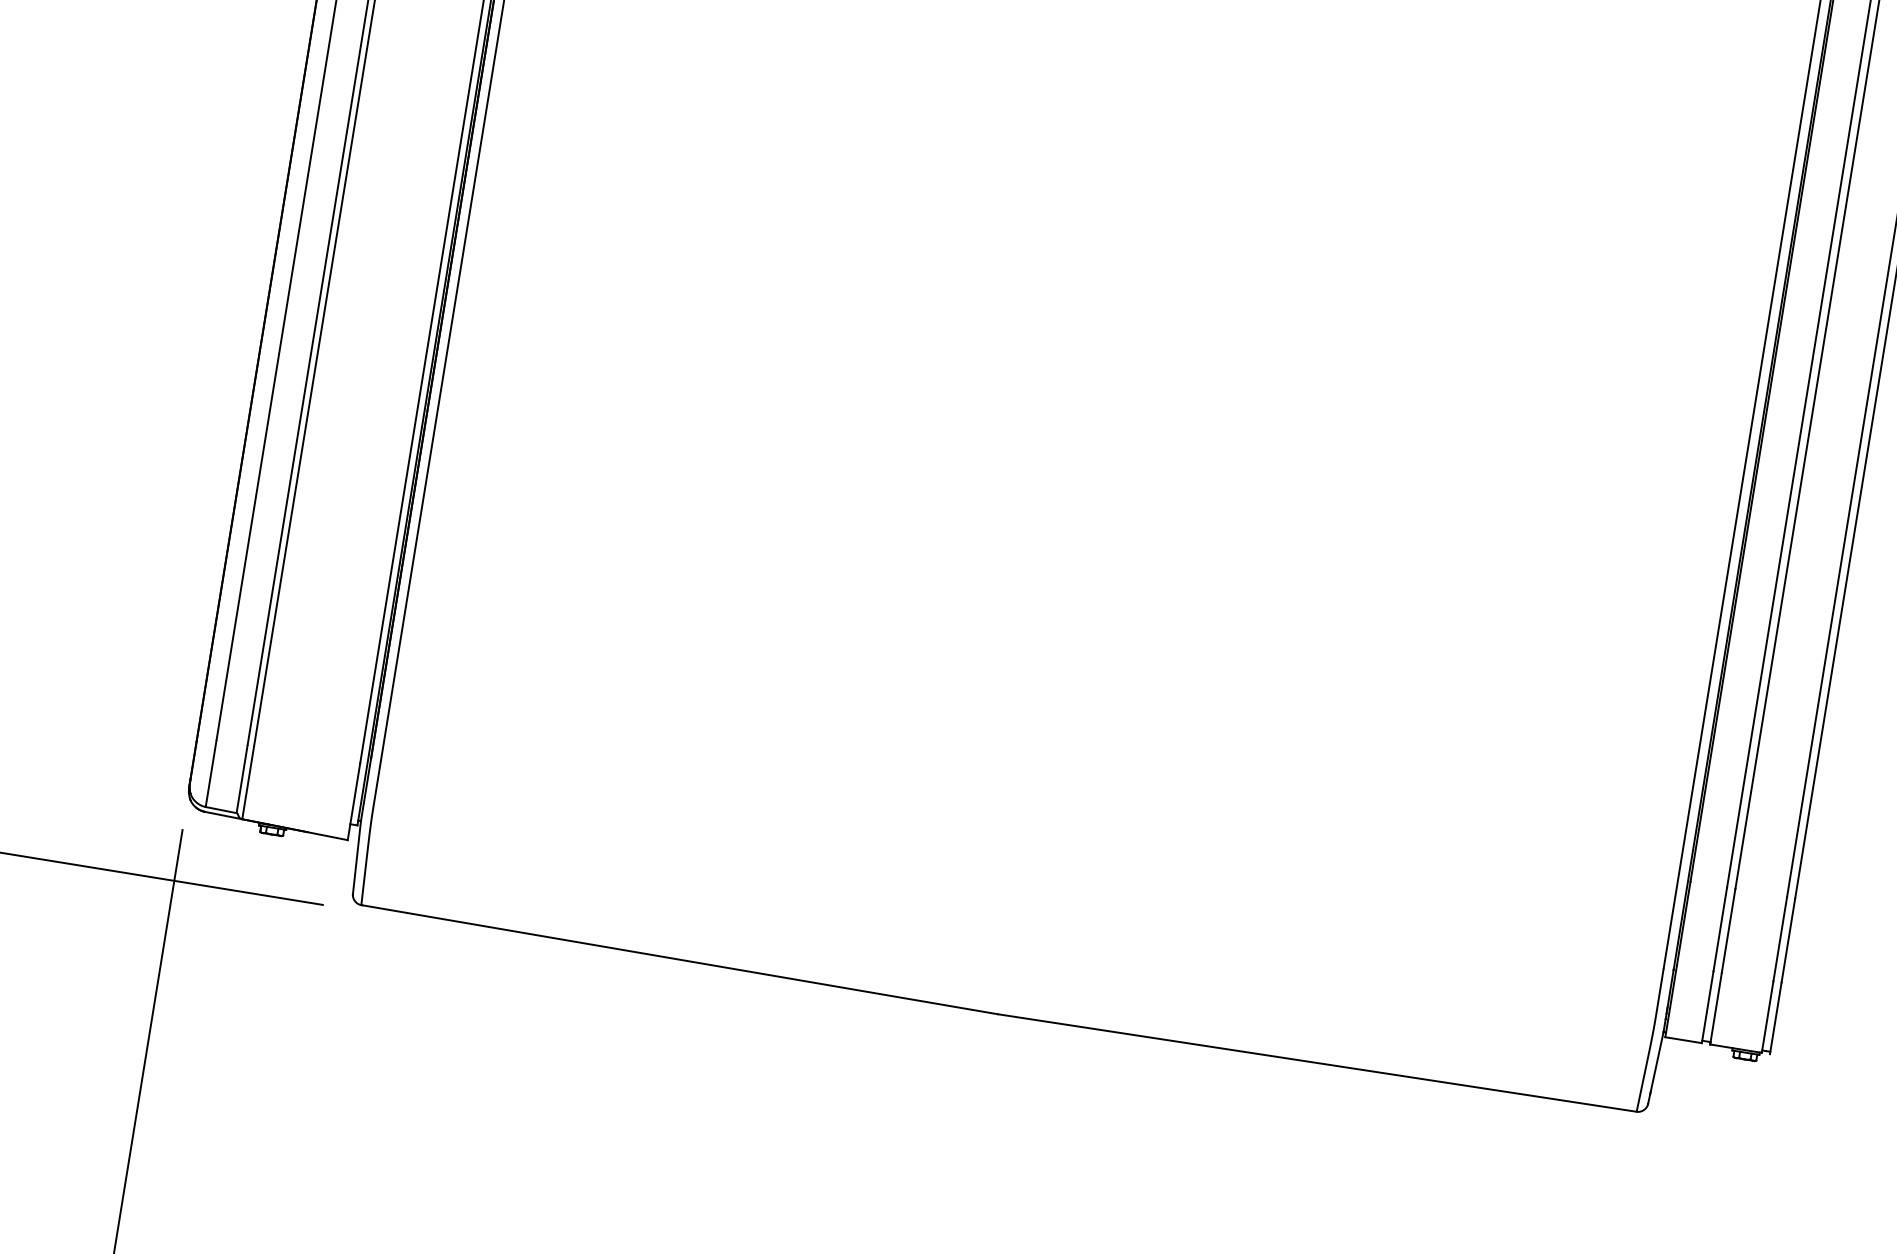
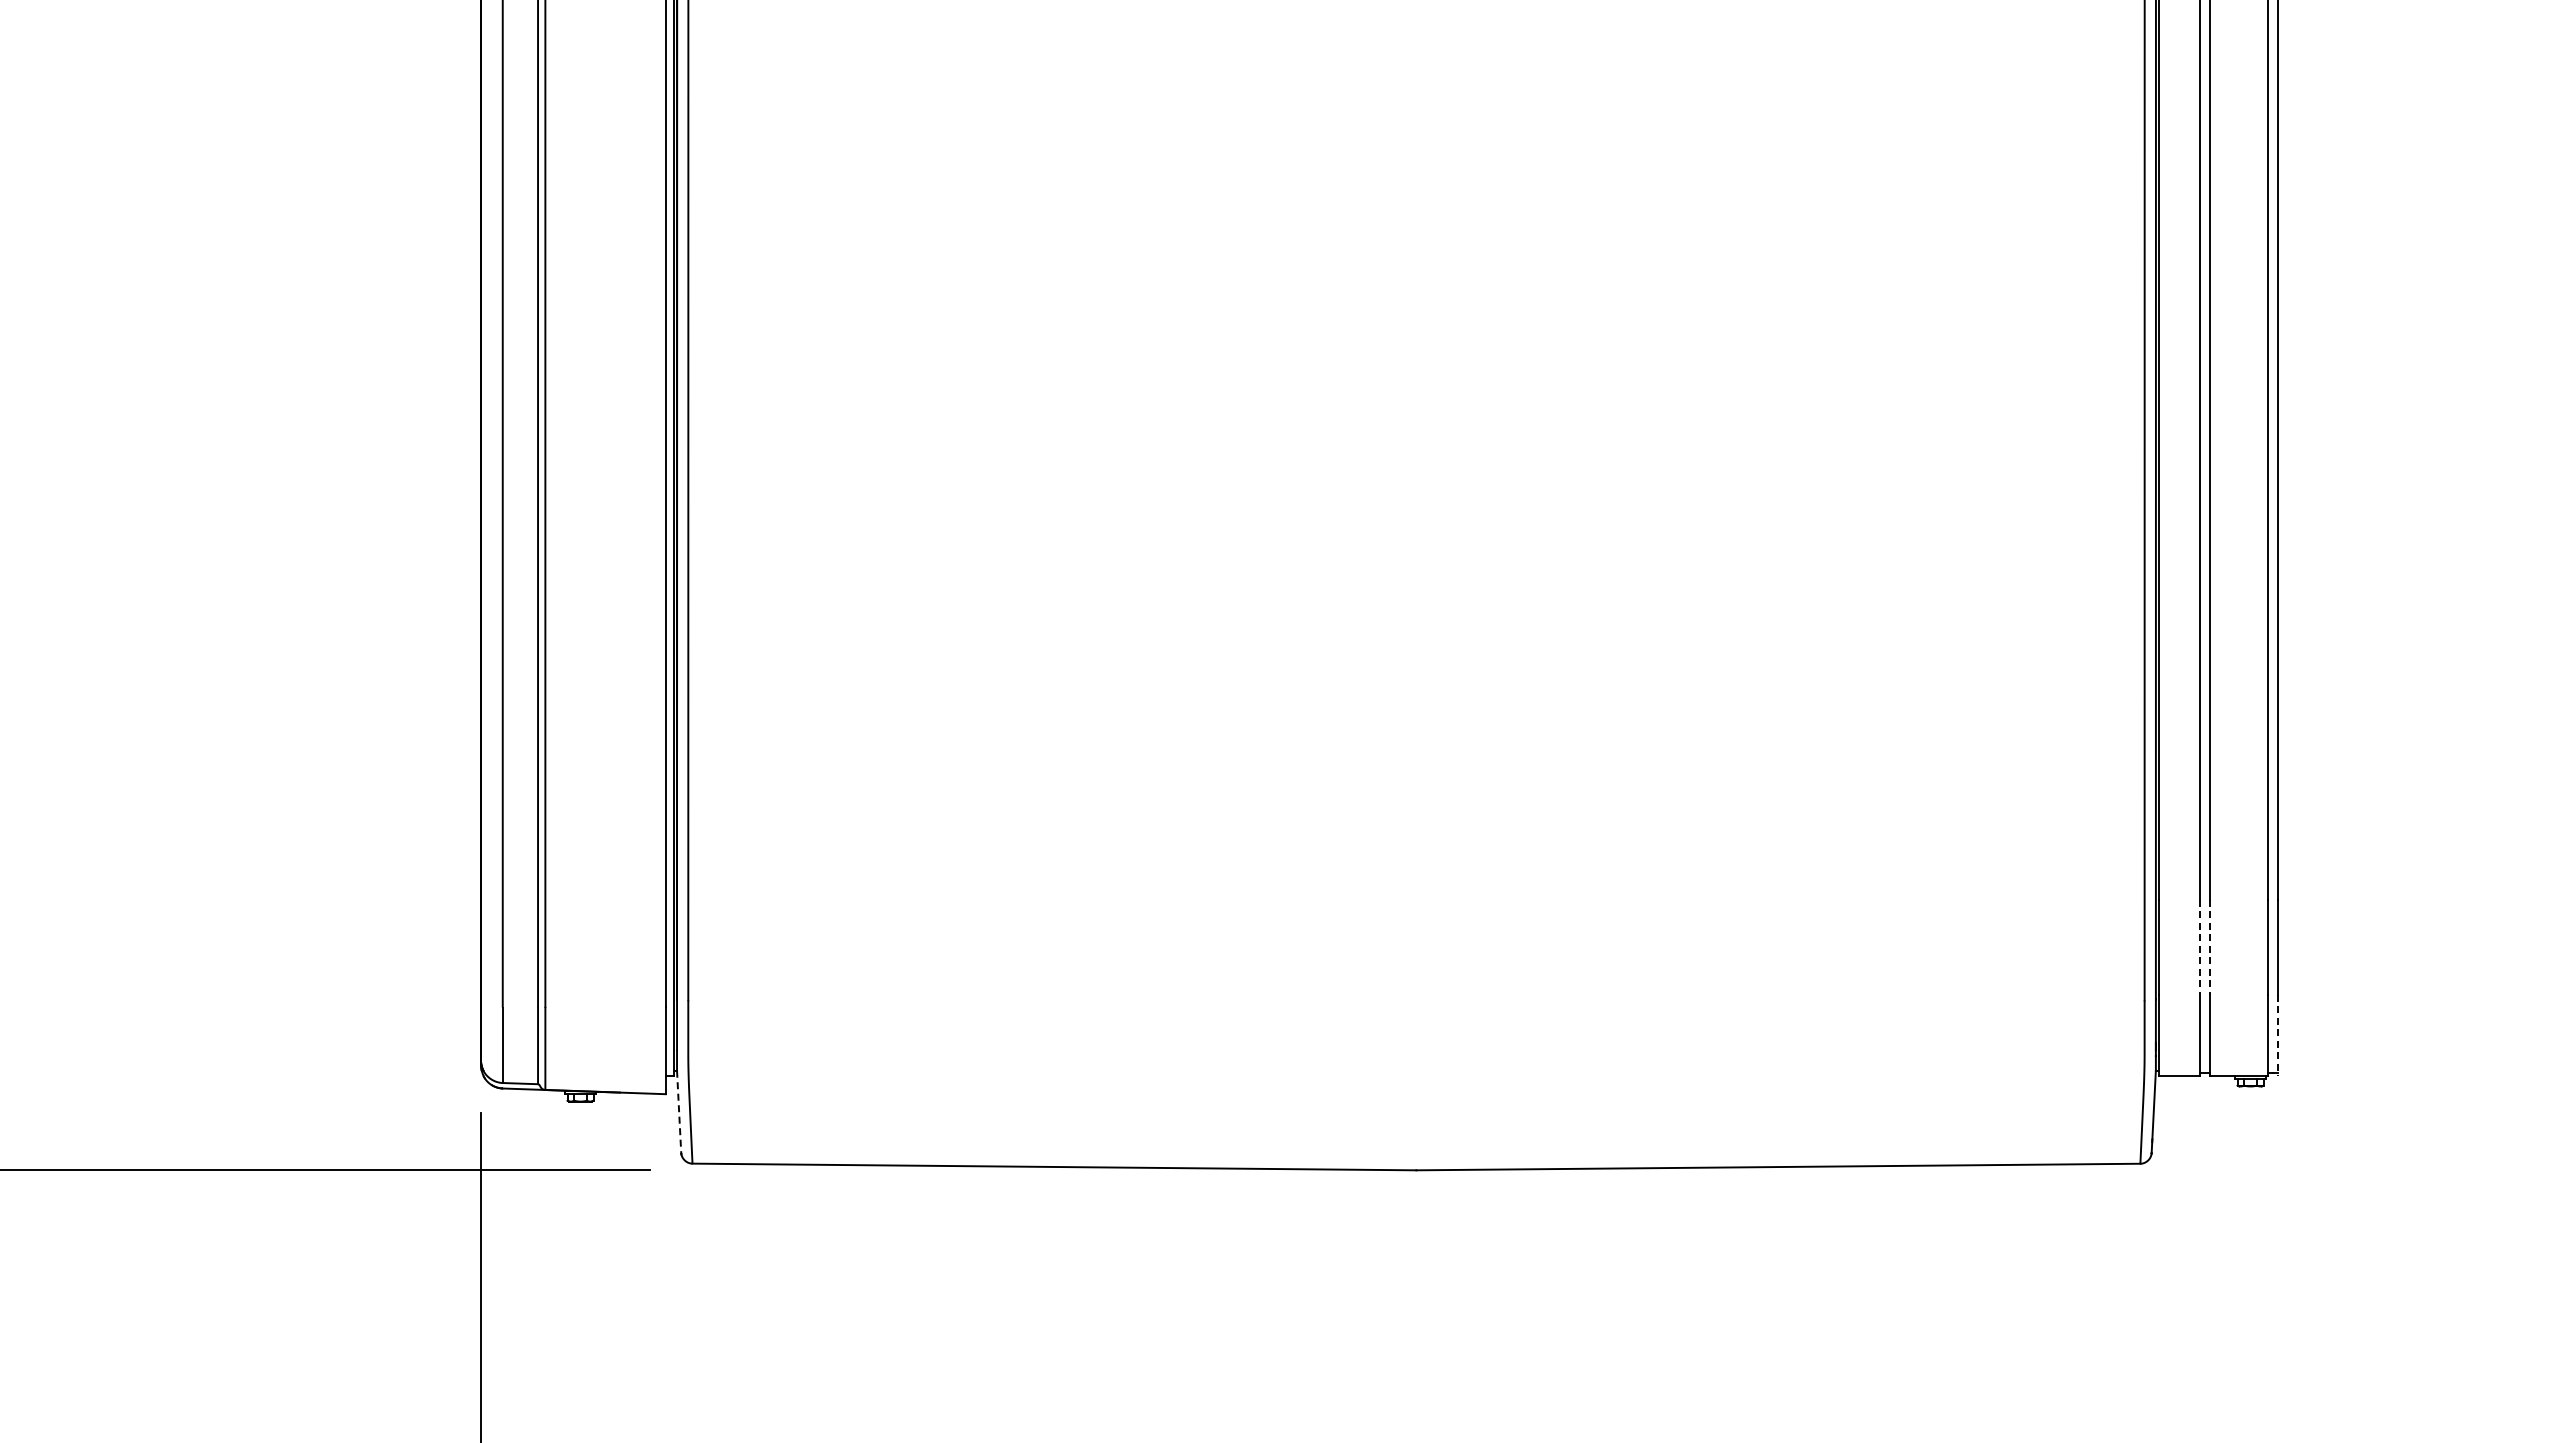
line: (357, 858) -> (679, 1112), solid -> dashed
line: (1720, 929) -> (2200, 947), solid -> dashed
line: (1728, 931) -> (2209, 947), solid -> dashed
line: (1775, 1018) -> (2277, 1035), solid -> dashed

